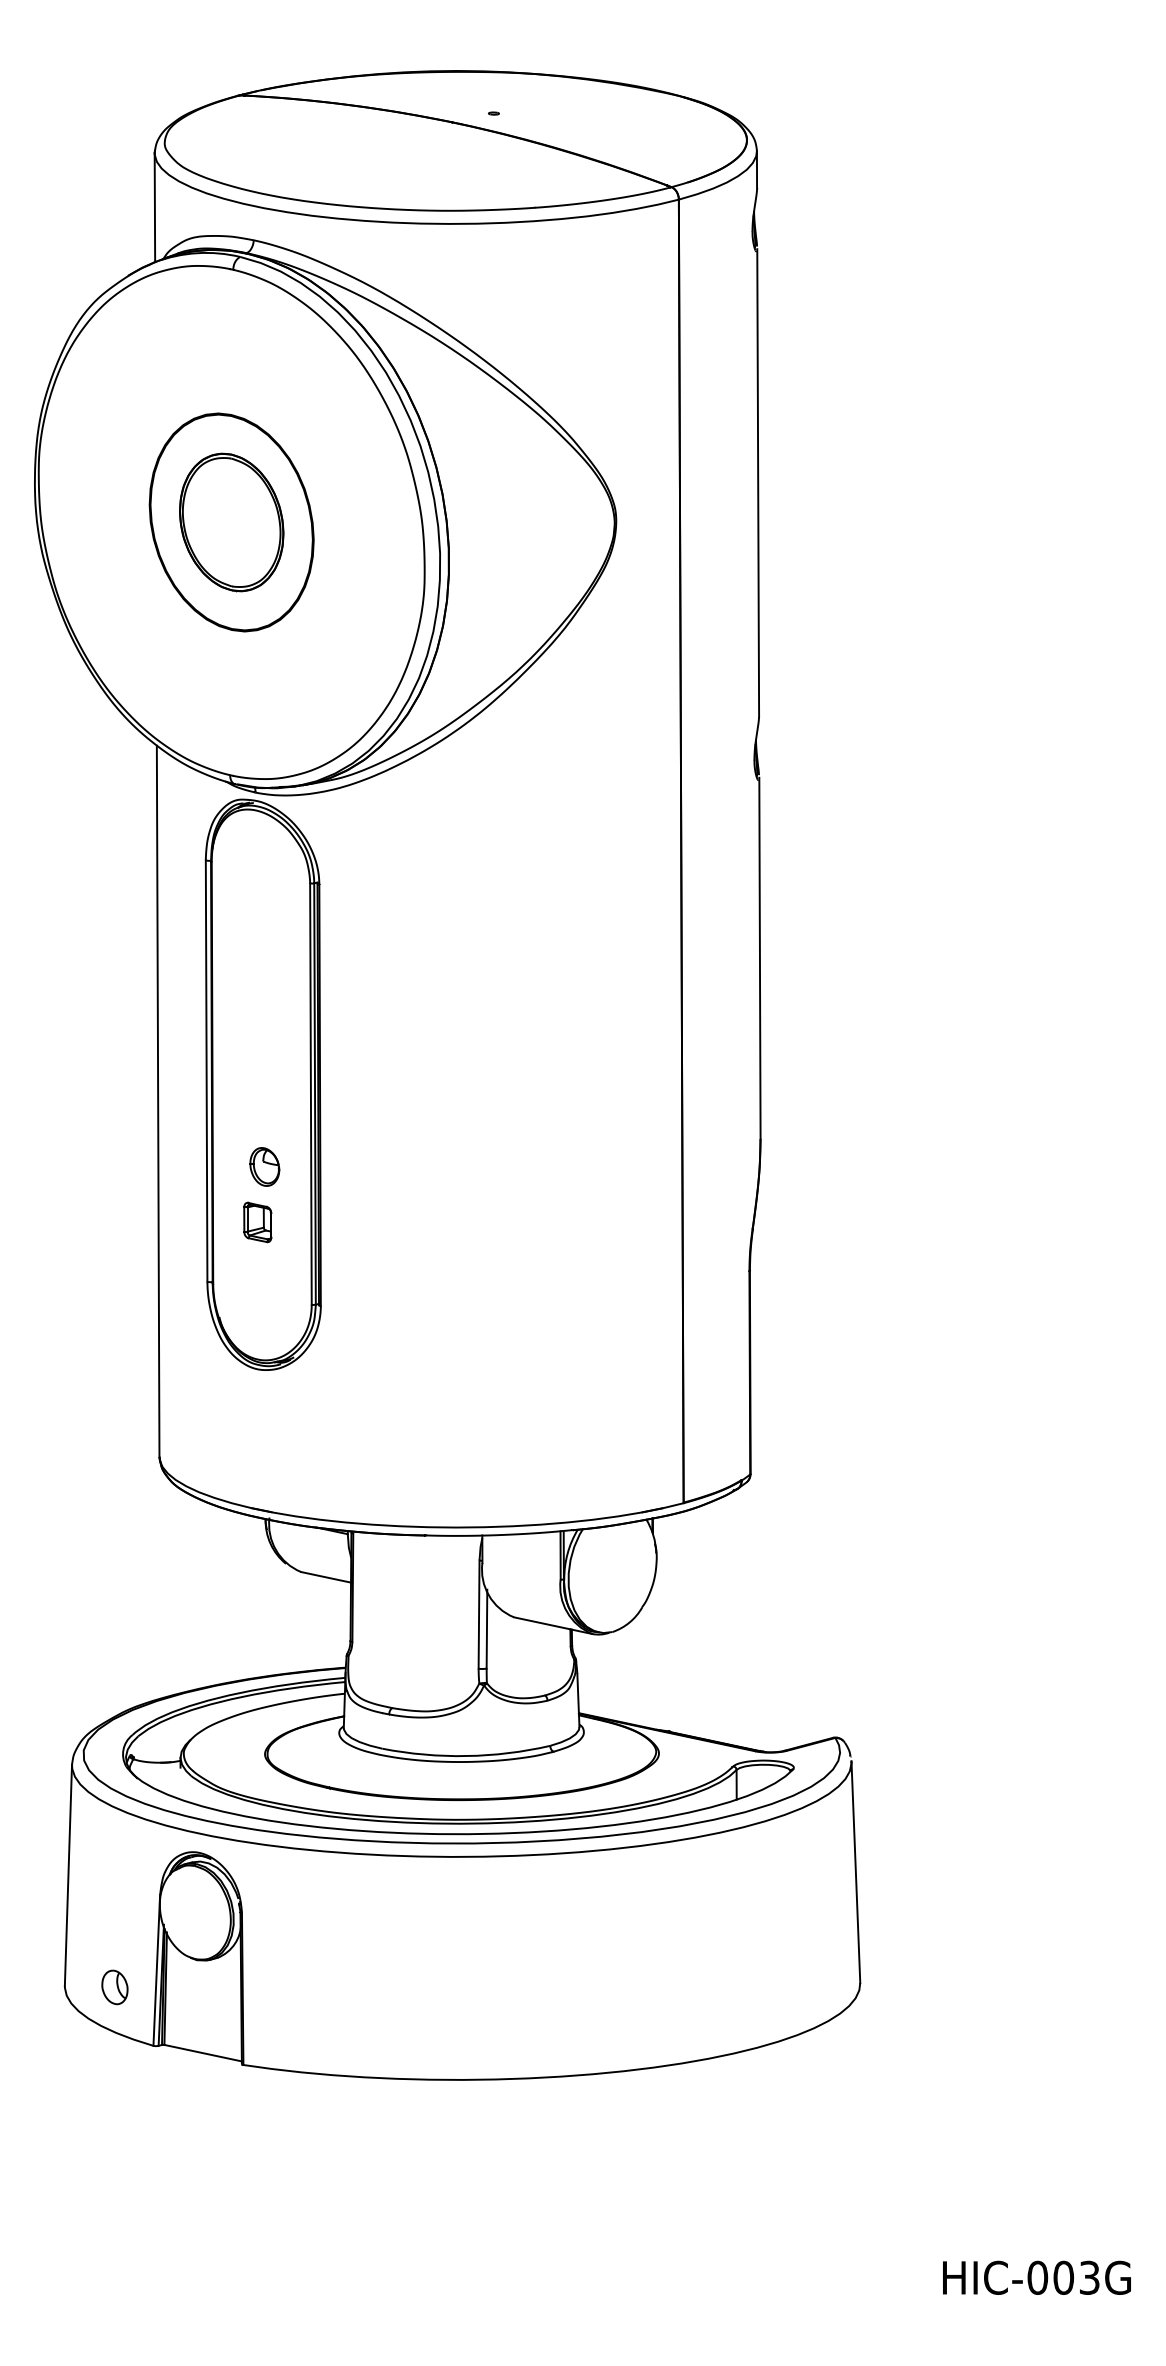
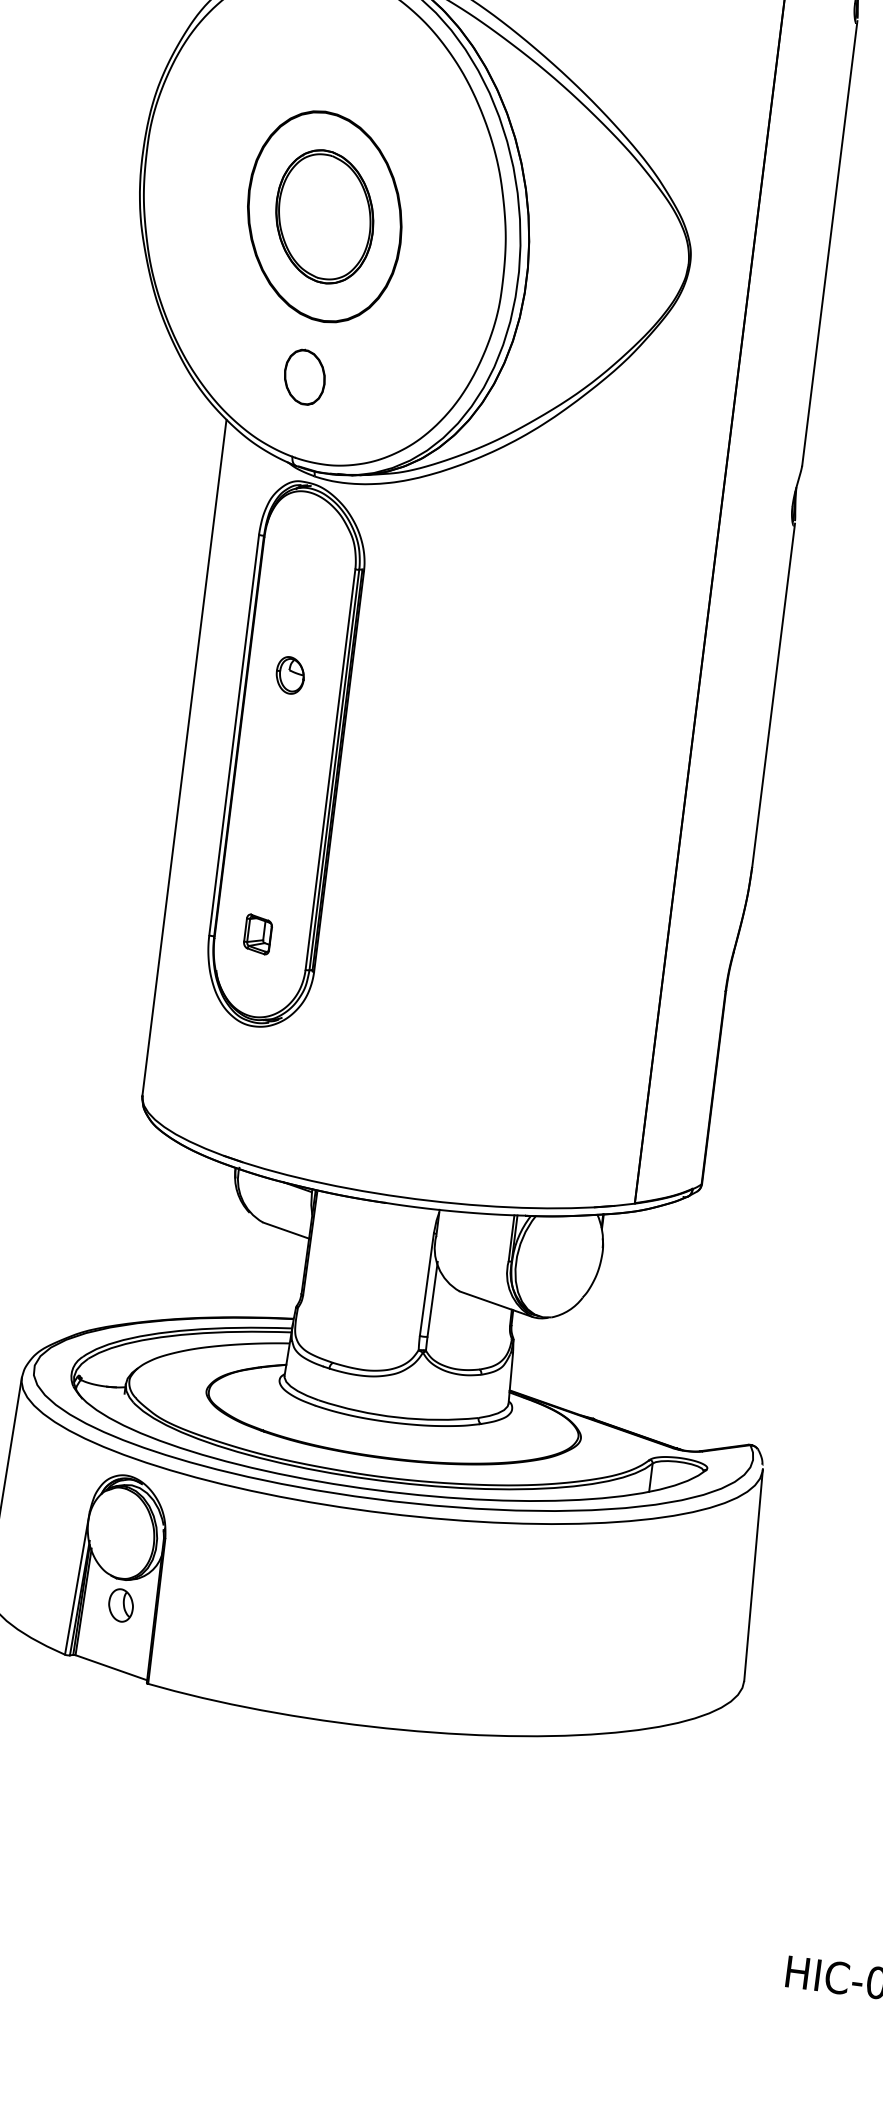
part: (232, 690) -> (305, 376), added
part: (264, 1166) -> (290, 674), moved
part: (257, 1222) -> (257, 934), moved
part: (114, 1987) -> (120, 1605), moved

